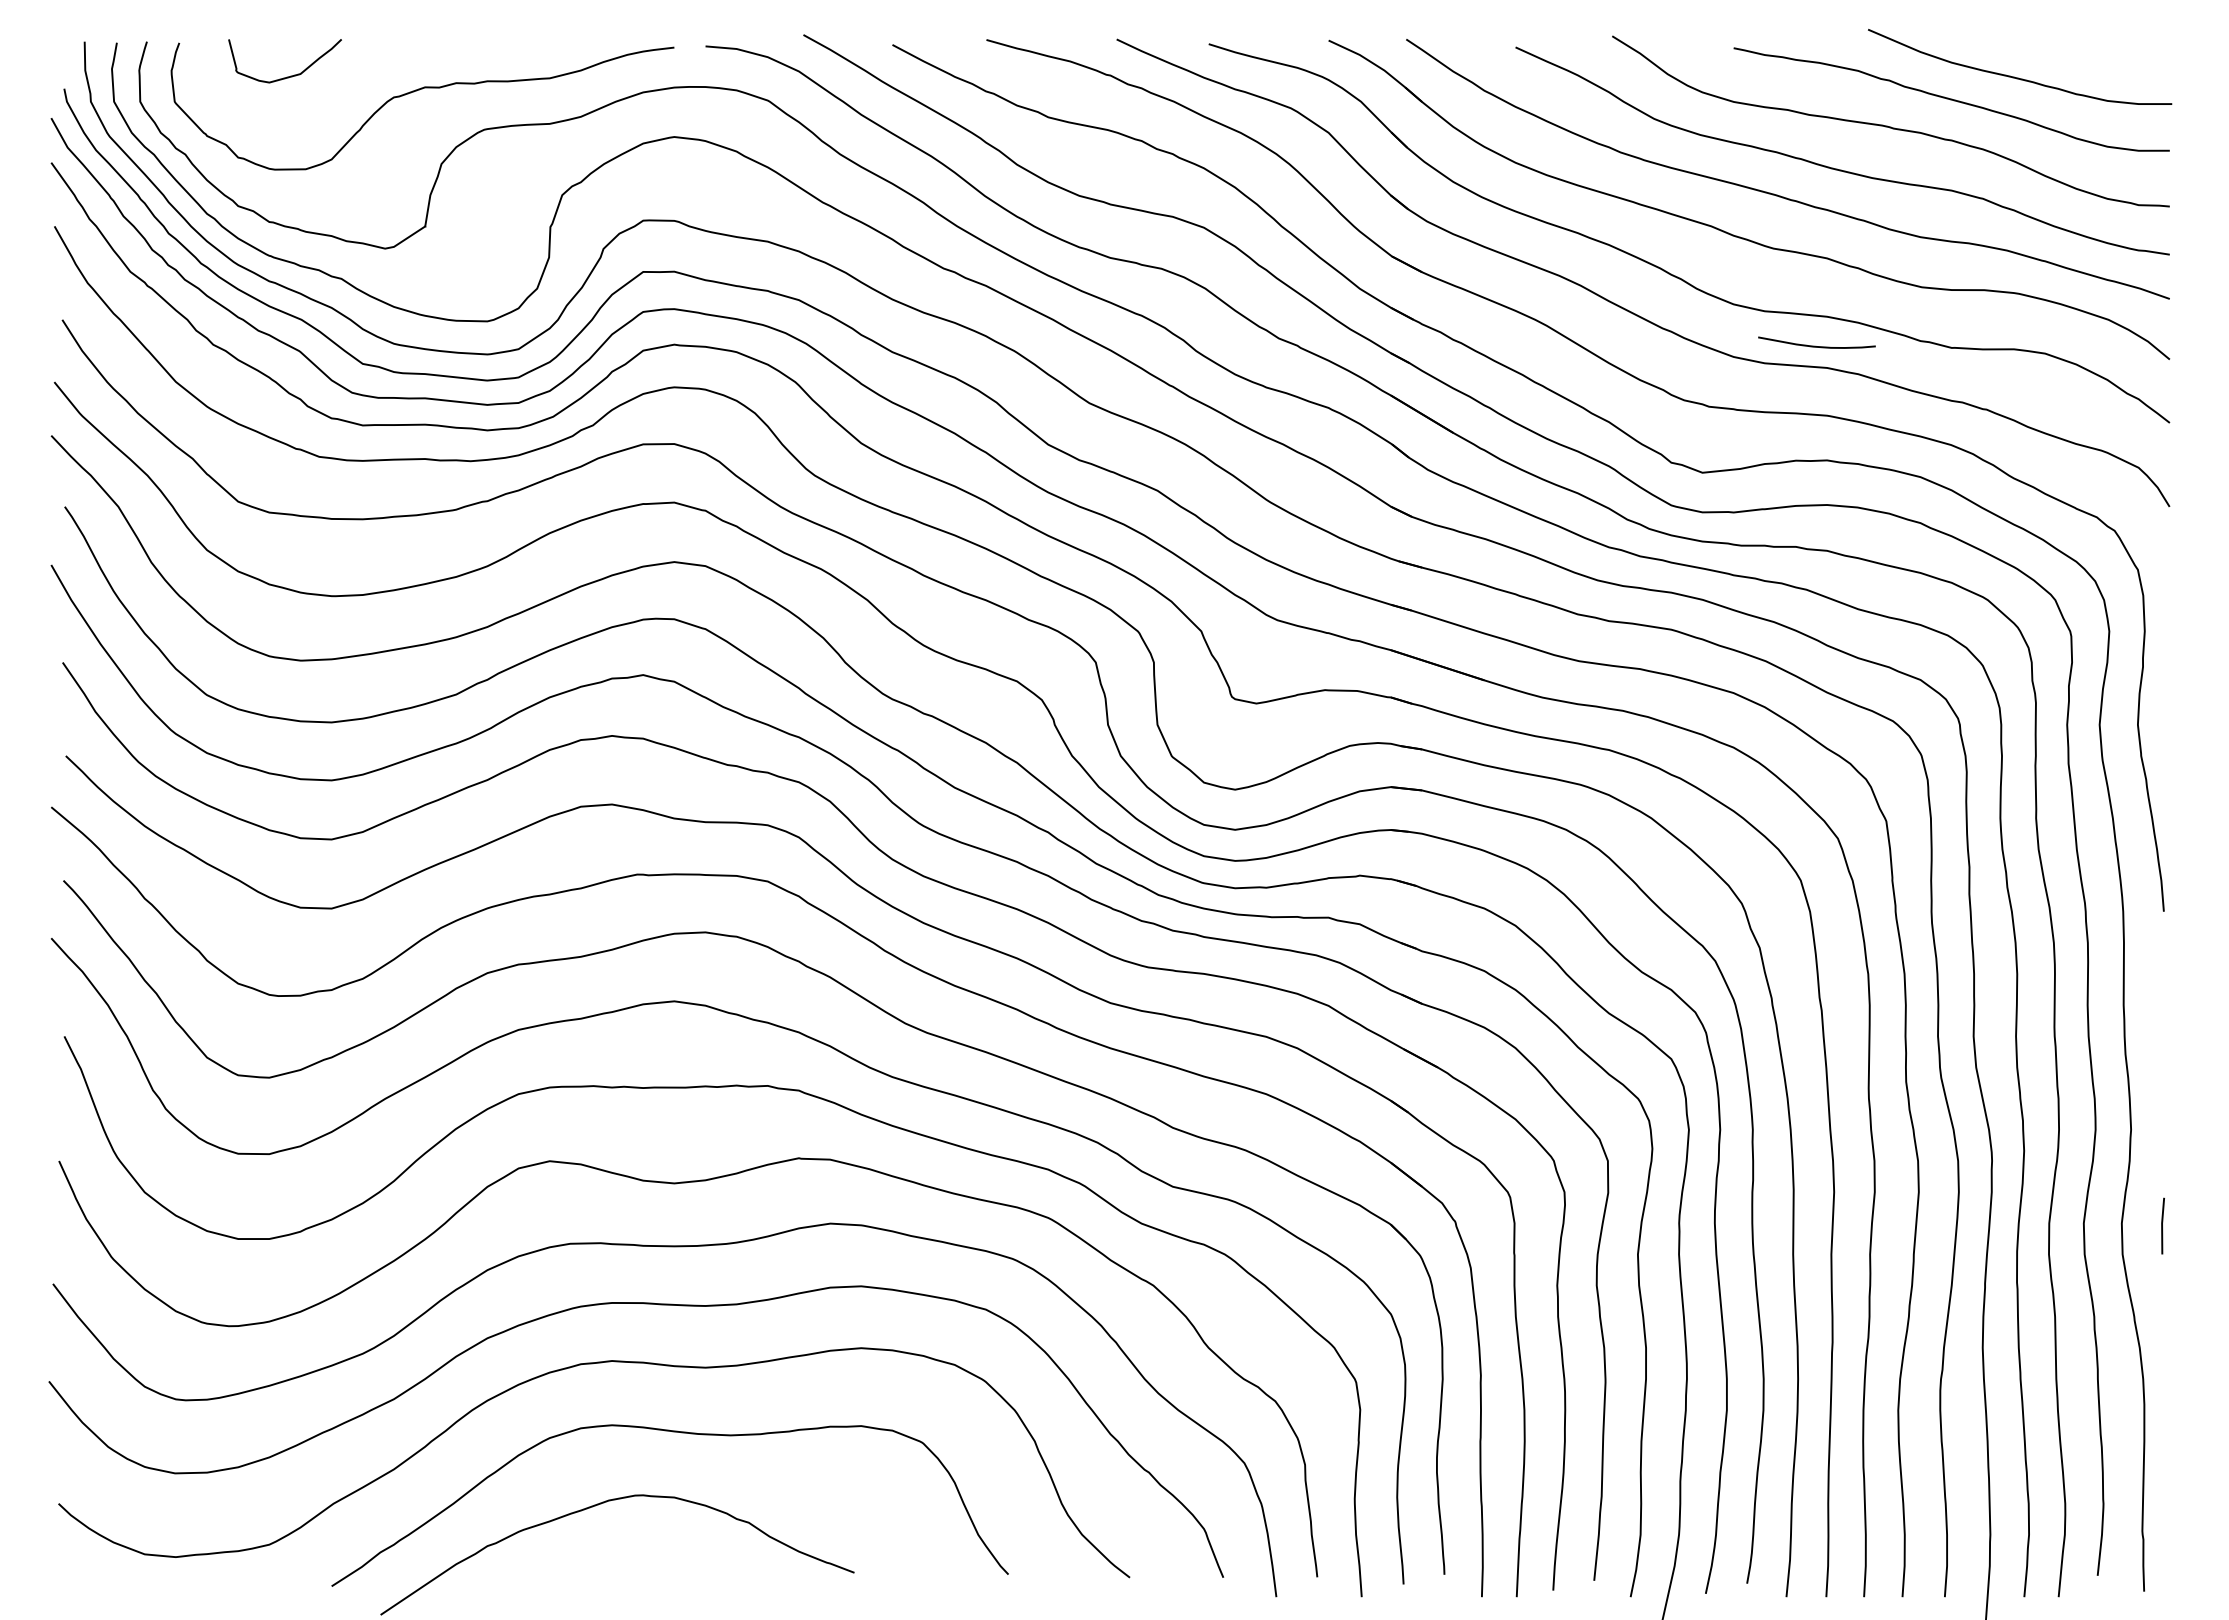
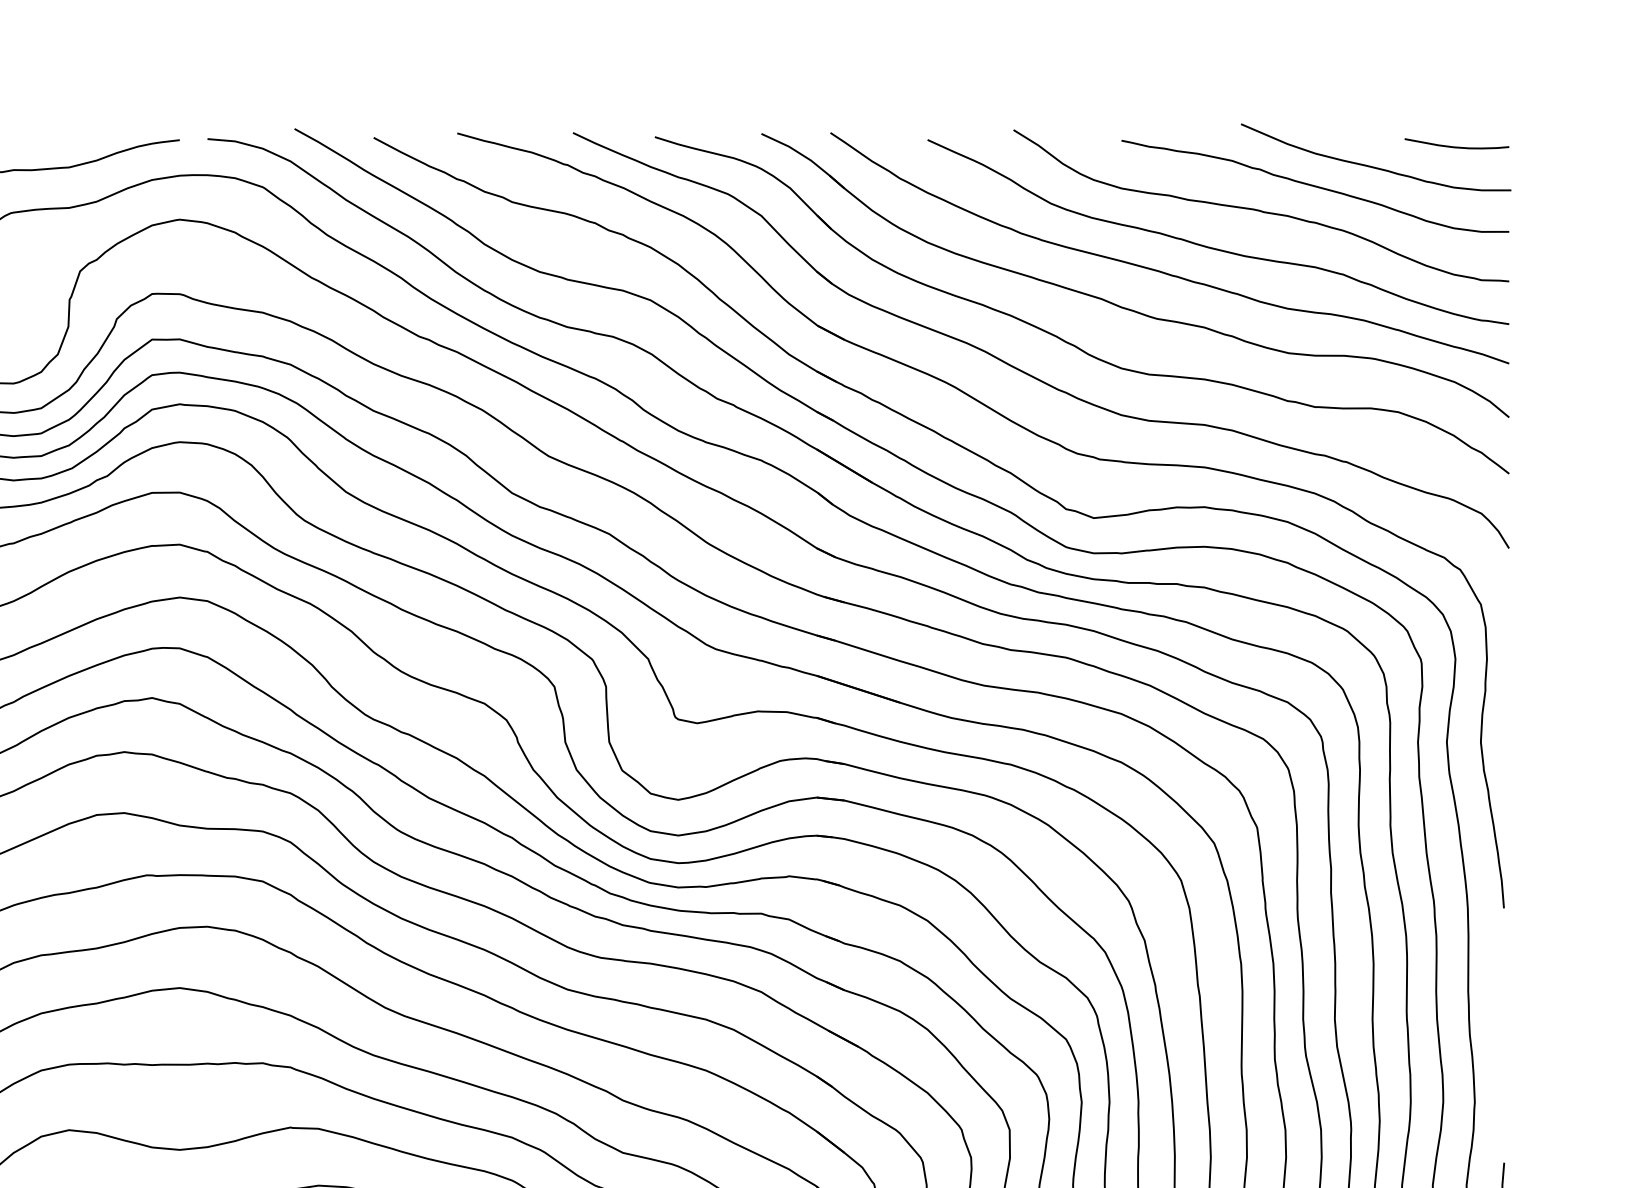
curve: (1815, 345) -> (1455, 146), moved

